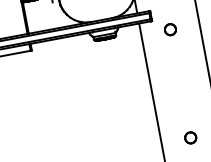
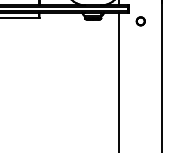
part: (190, 137) -> (140, 100), removed

